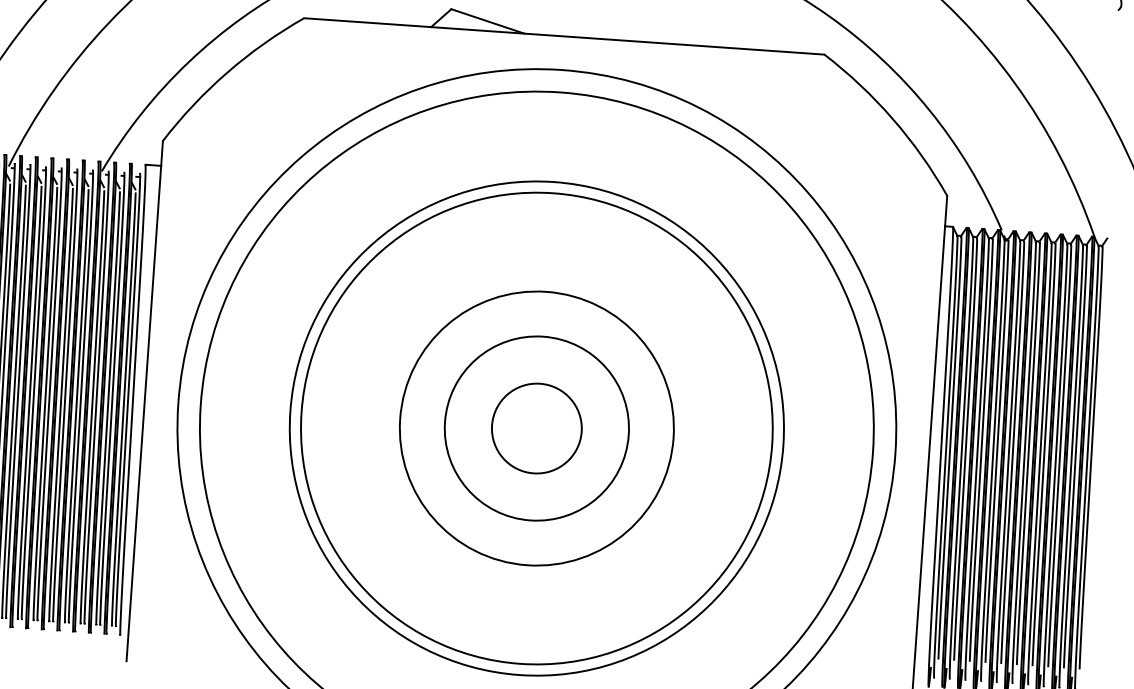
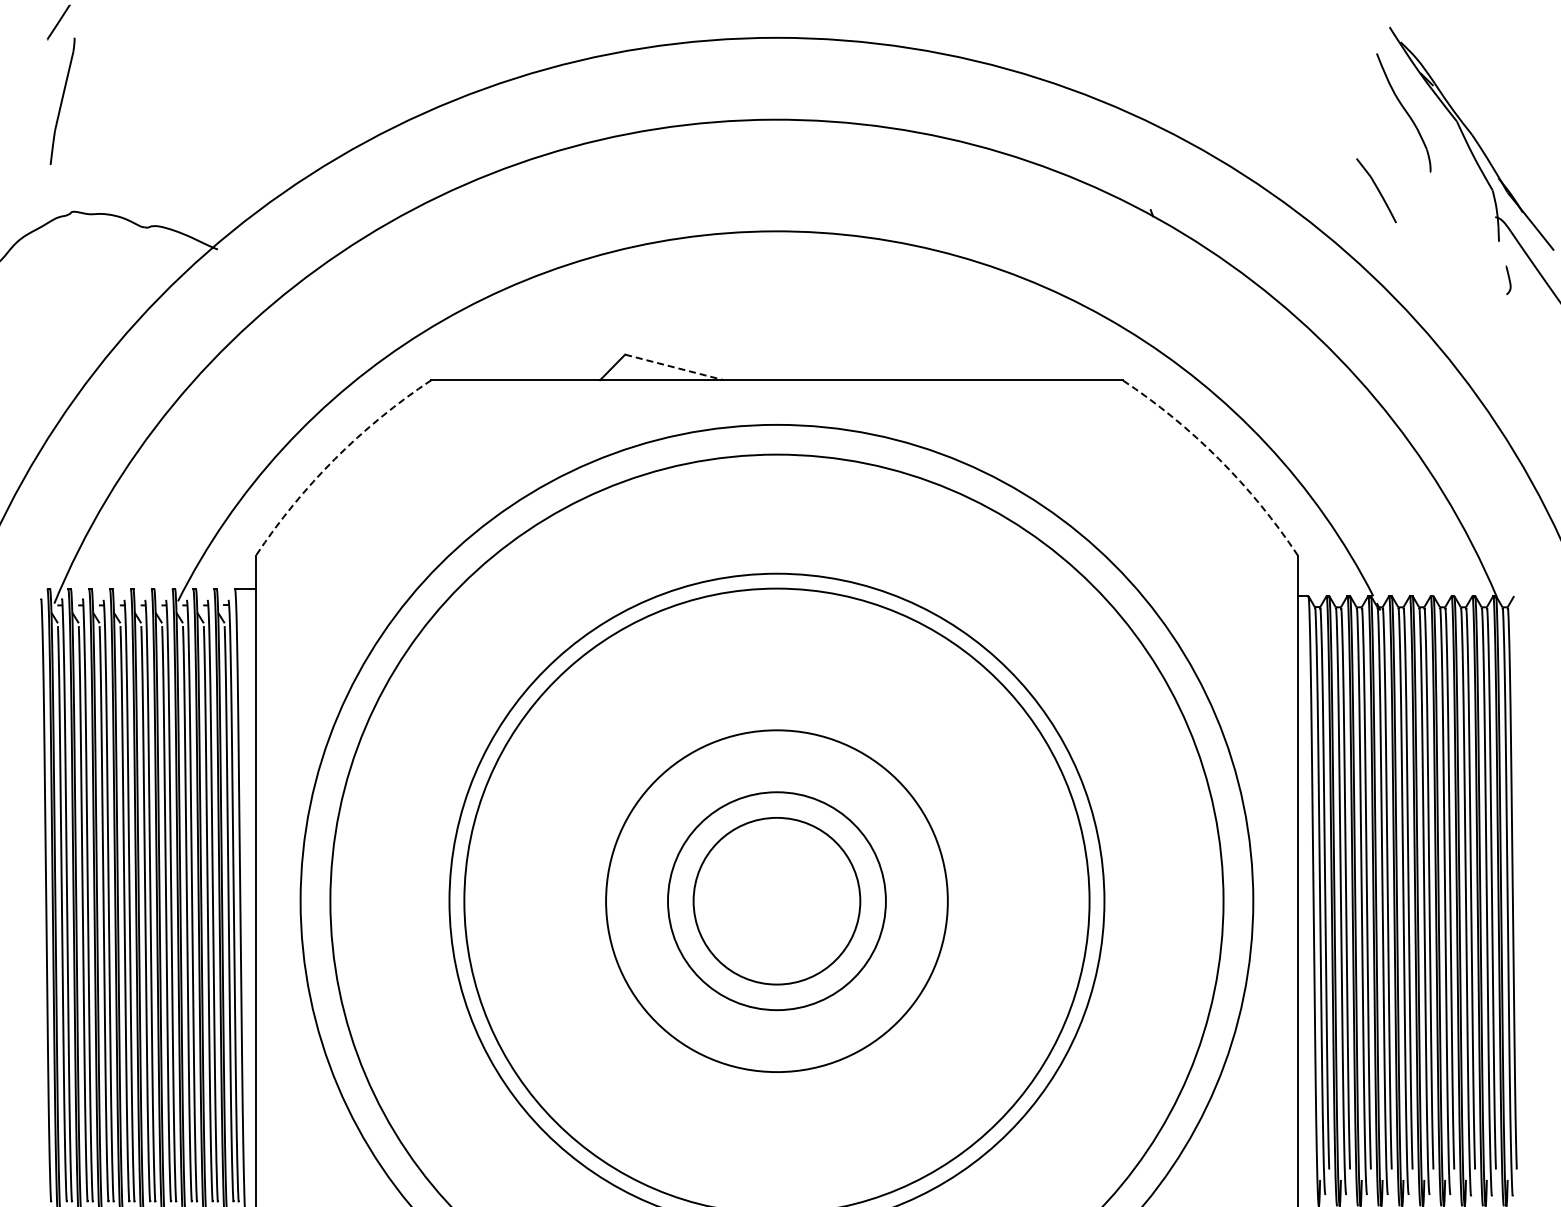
line: (488, 21) -> (675, 367), solid -> dashed
arc: (227, 72) -> (334, 459), solid -> dashed
arc: (893, 119) -> (1219, 459), solid -> dashed
circle: (536, 428) -> (776, 900), size x0.6
circle: (536, 428) -> (776, 900), size x1.4
circle: (536, 428) -> (776, 901), size x1.4

